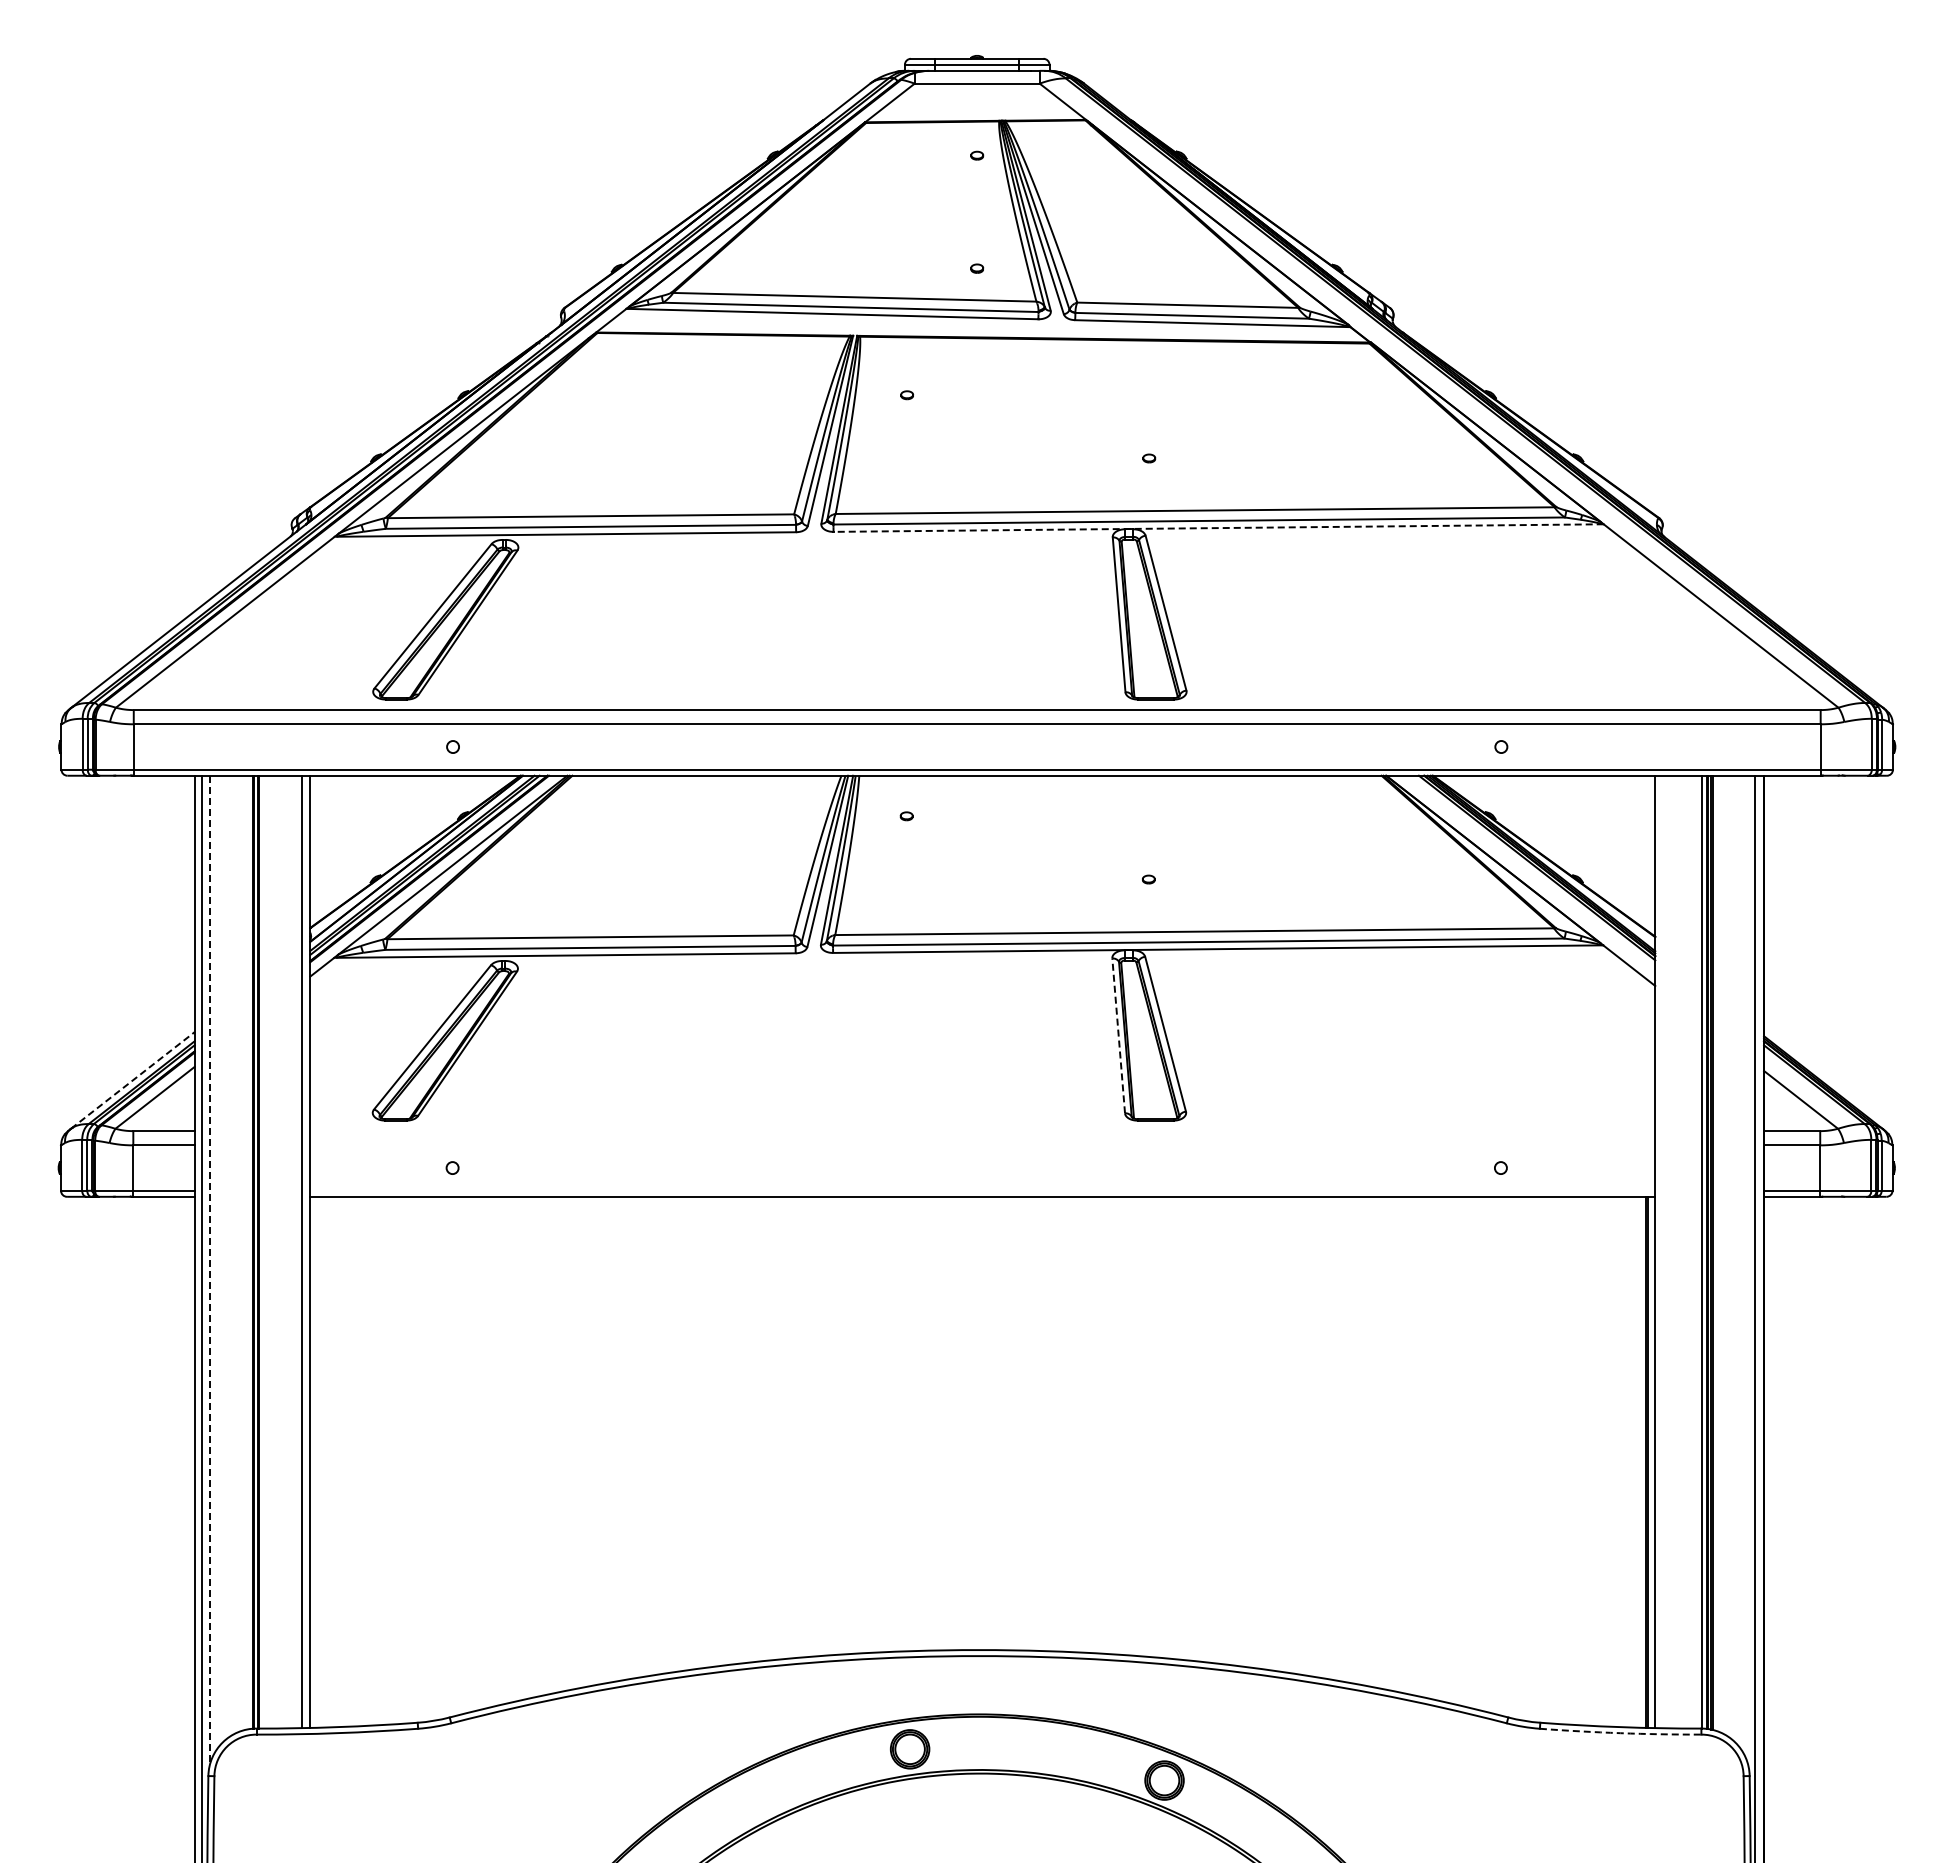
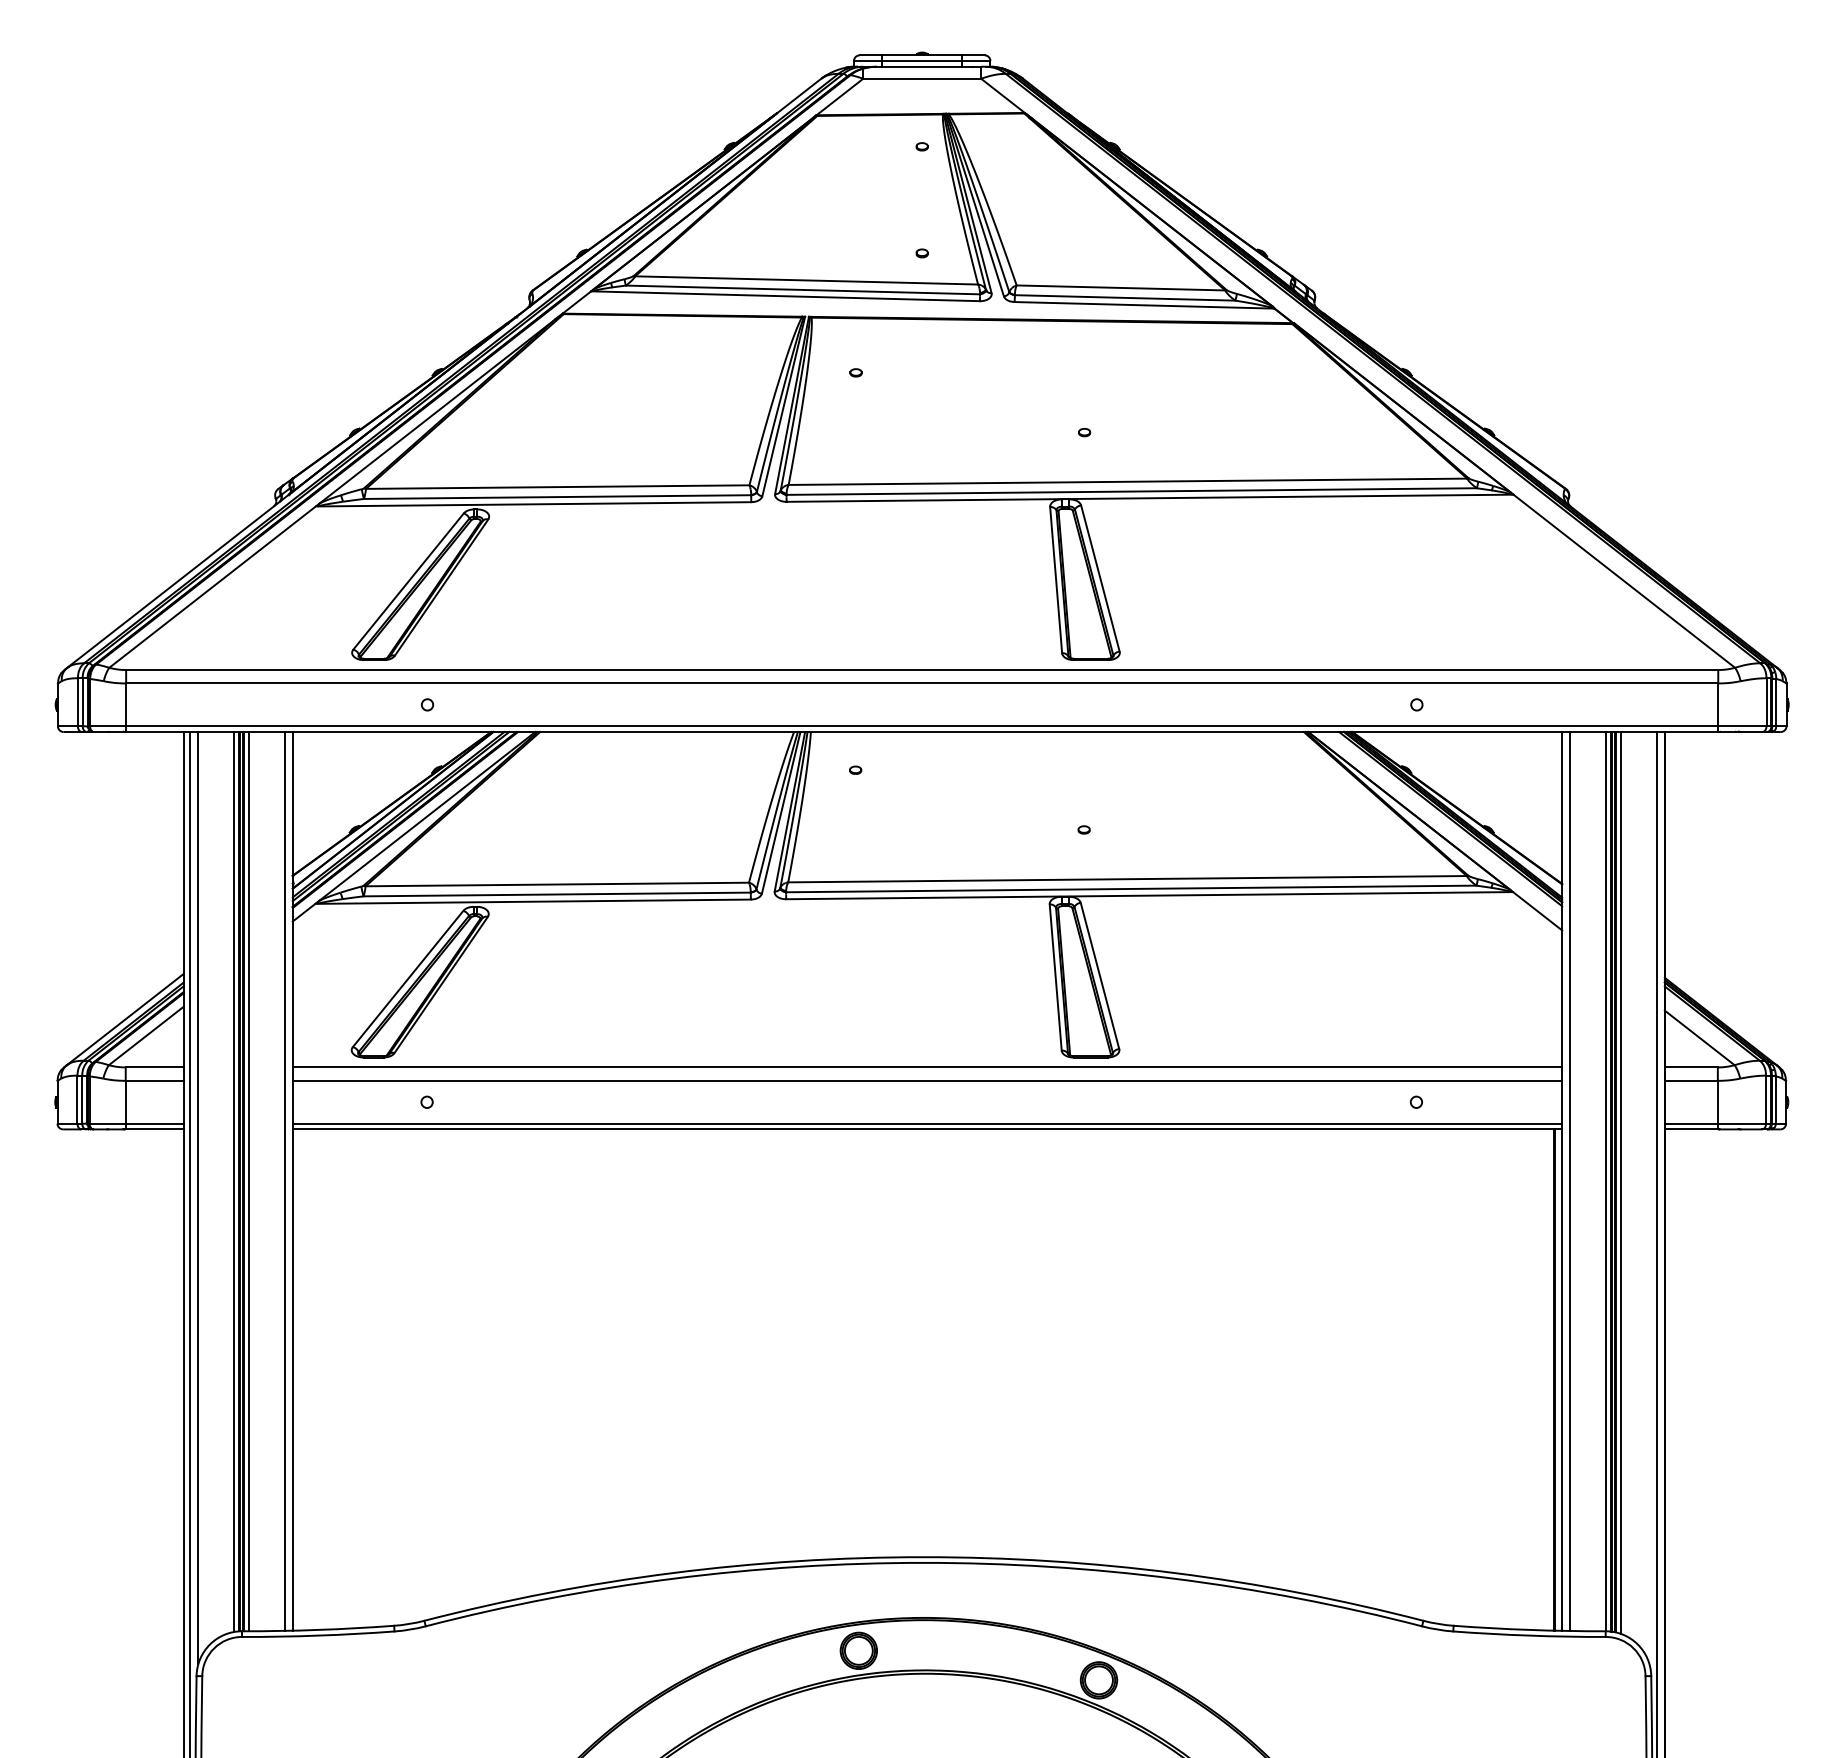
line: (1218, 528) -> (1149, 498), dashed -> solid
line: (1118, 1035) -> (1055, 977), dashed -> solid
line: (132, 1080) -> (124, 1019), dashed -> solid
line: (982, 1131) -> (927, 1067), added
line: (982, 1145) -> (927, 1080), added
line: (982, 1190) -> (927, 1123), added
line: (263, 1251) -> (248, 1181), added
line: (1663, 1251) -> (1569, 1181), added
line: (248, 1252) -> (234, 1181), added
line: (1717, 1253) -> (1620, 1182), added
line: (210, 1269) -> (198, 1198), dashed -> solid
arc: (1620, 1733) -> (1529, 1635), dashed -> solid

